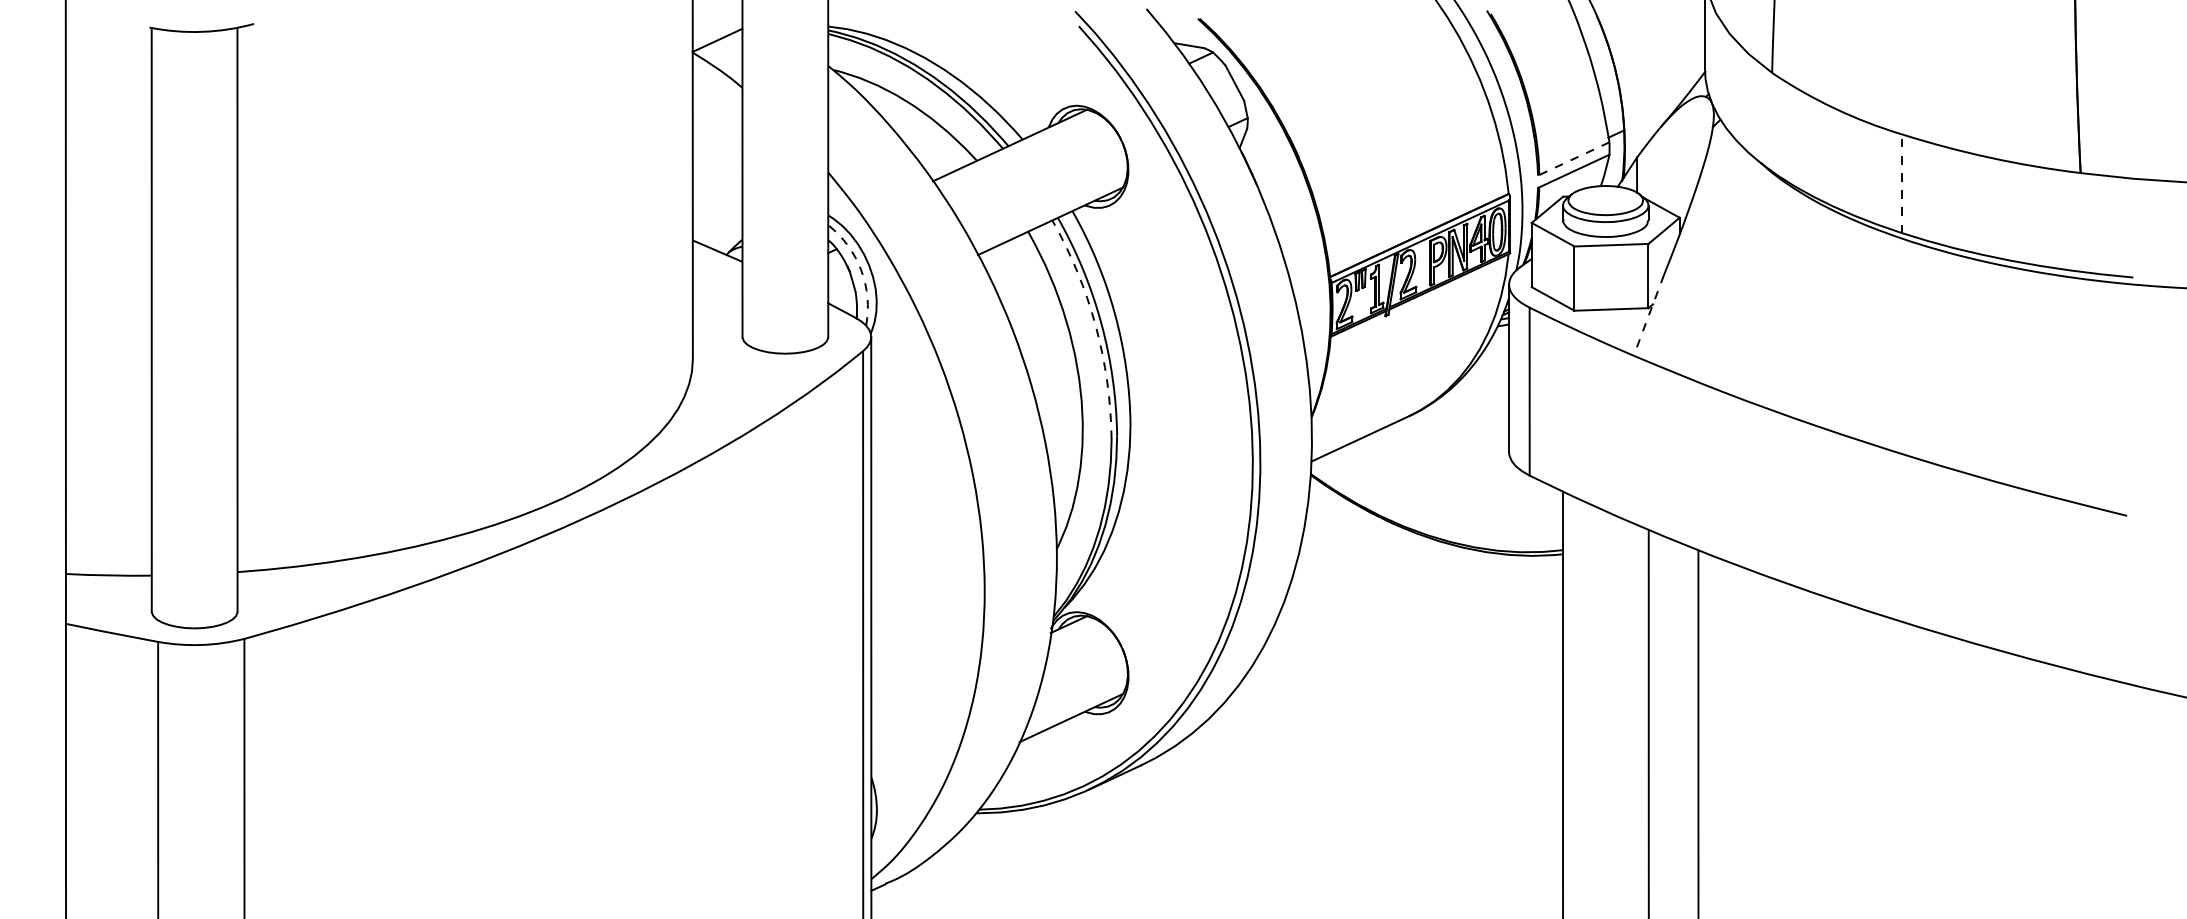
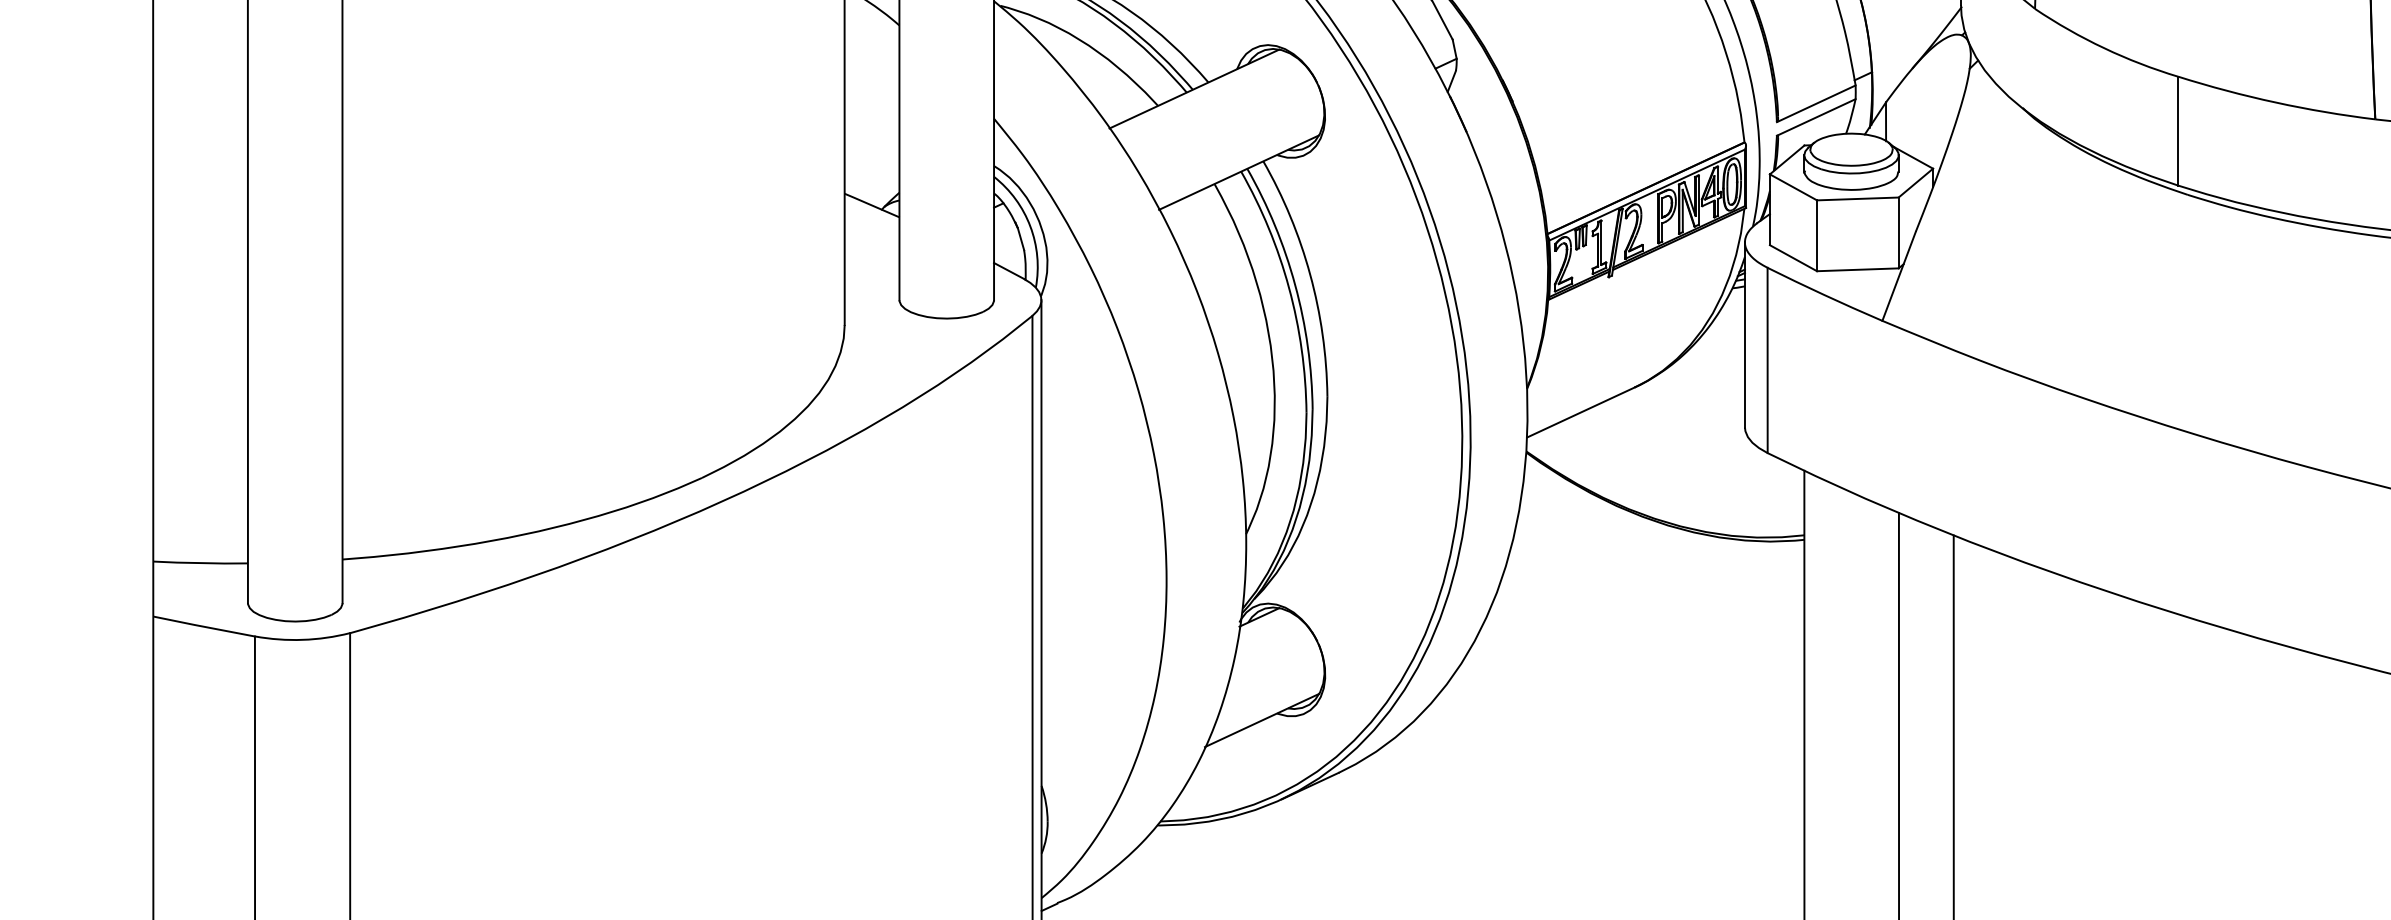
line: (1573, 159) -> (1815, 104), dashed -> solid
line: (1901, 183) -> (2177, 130), dashed -> solid
arc: (861, 270) -> (1030, 226), dashed -> solid
line: (1648, 315) -> (1898, 276), dashed -> solid
arc: (1095, 326) -> (1288, 288), dashed -> solid

